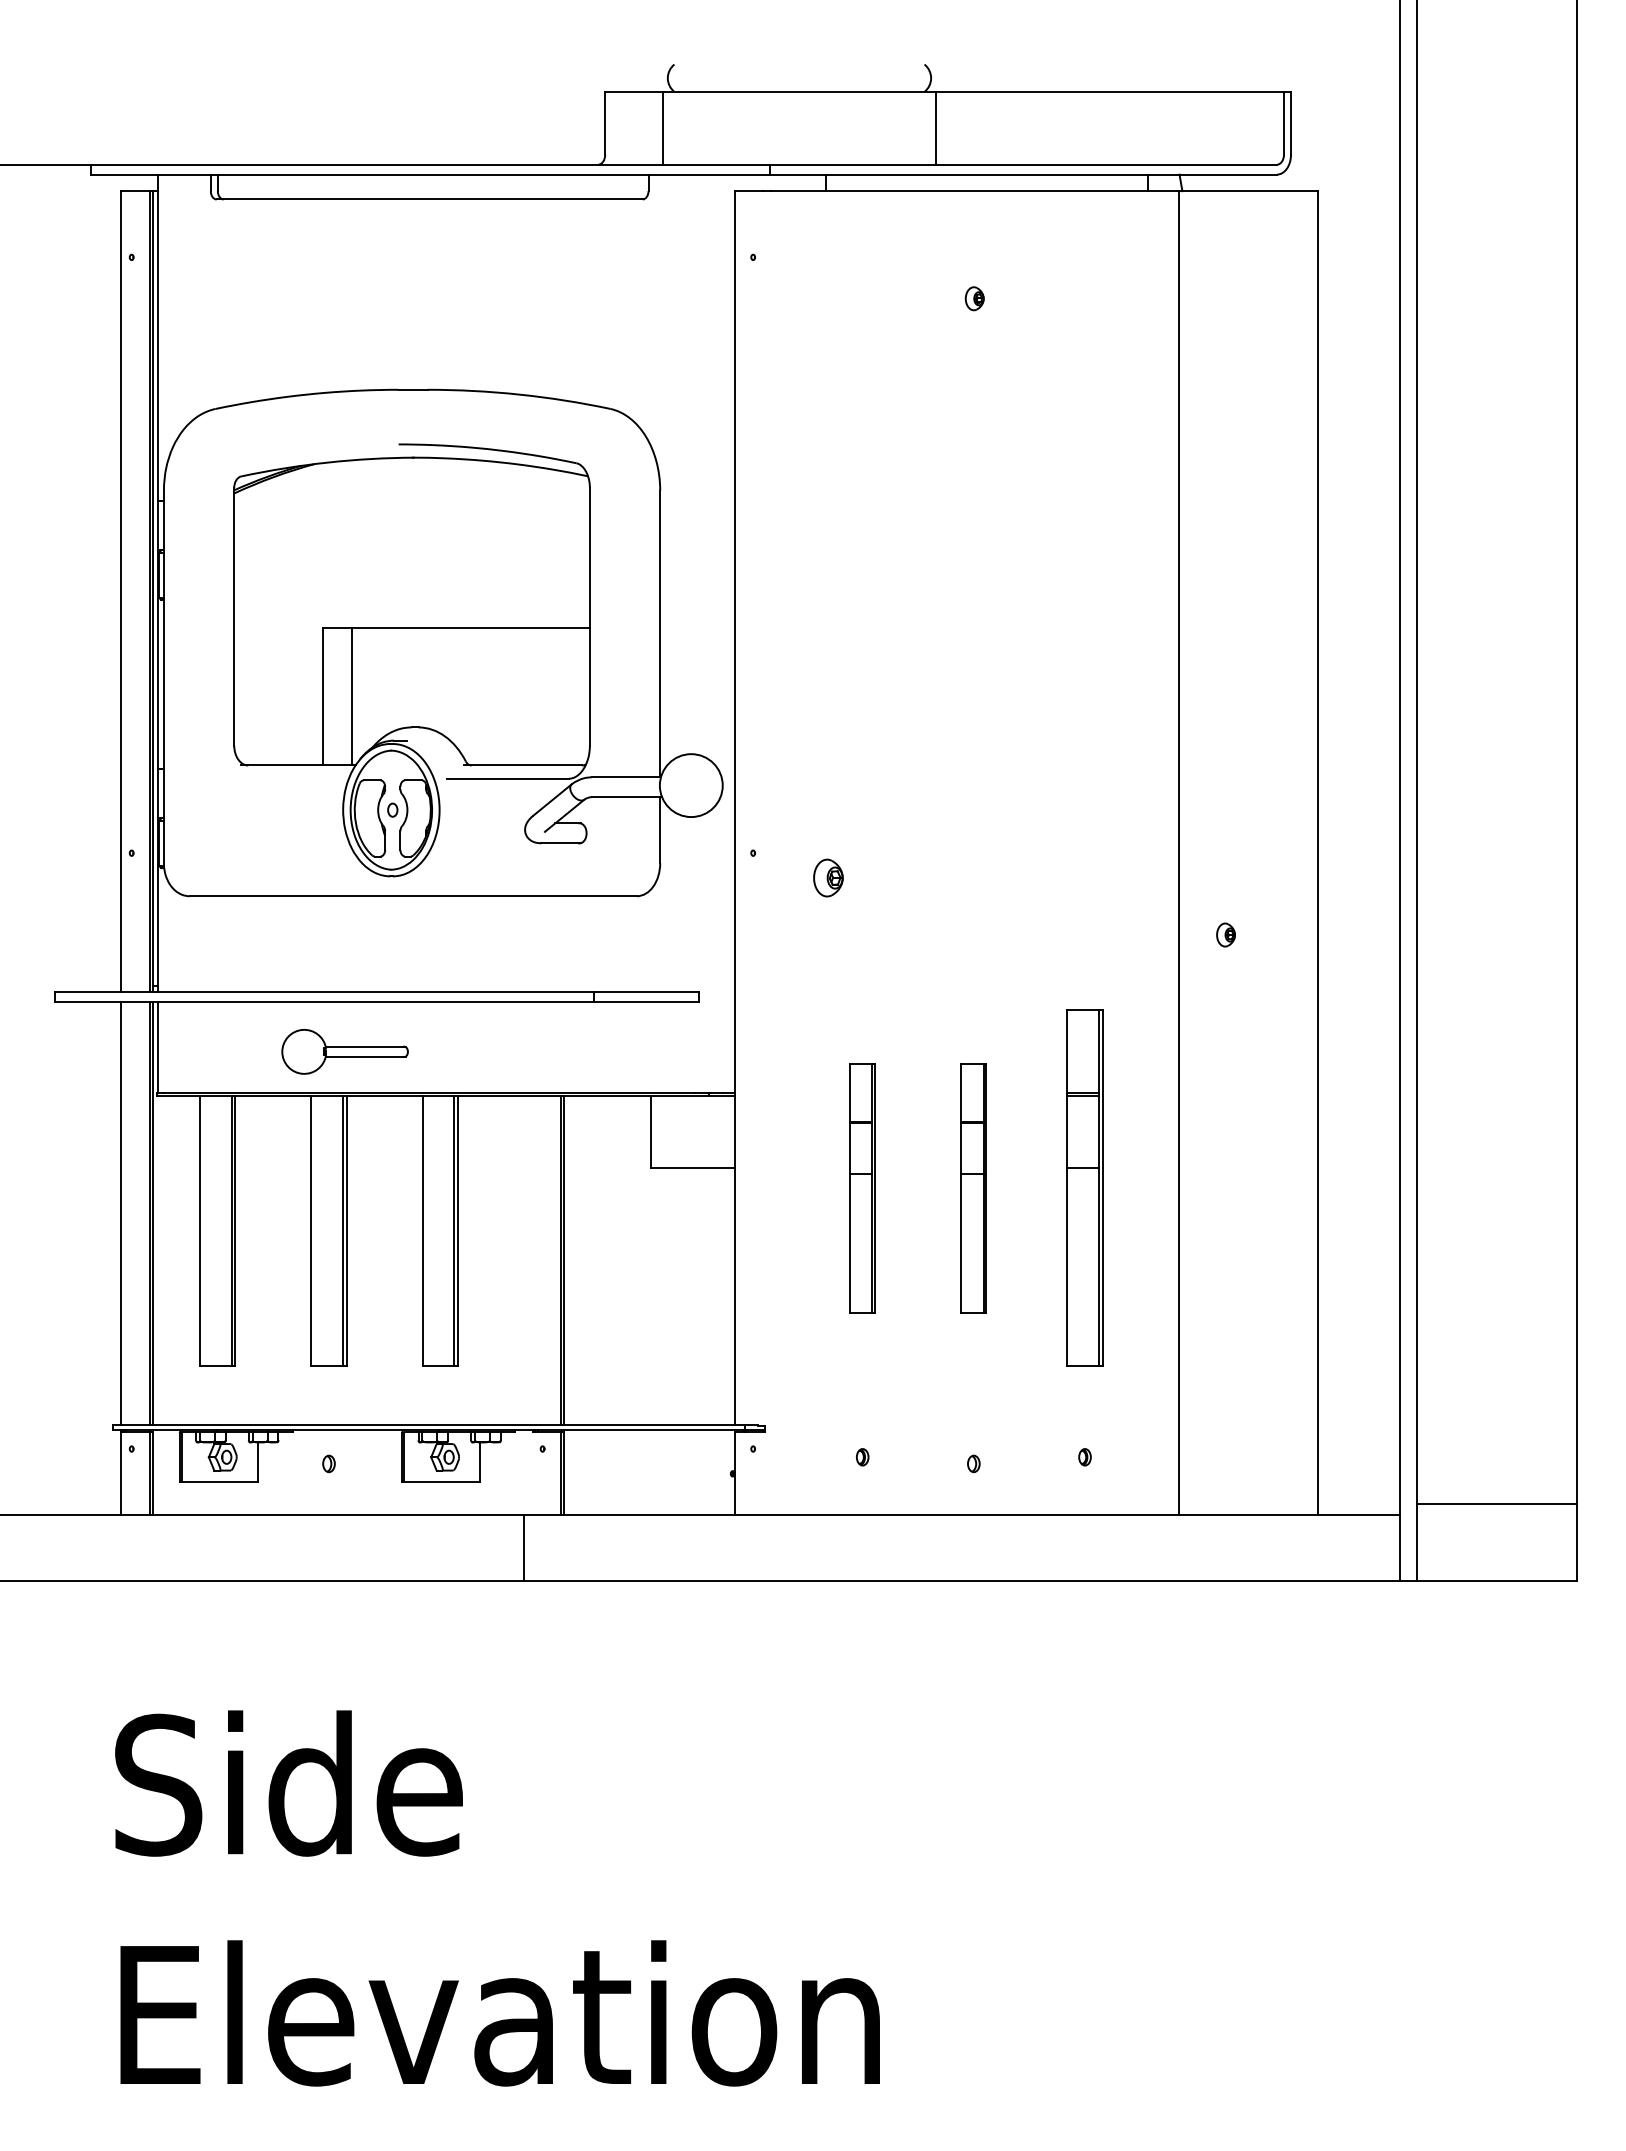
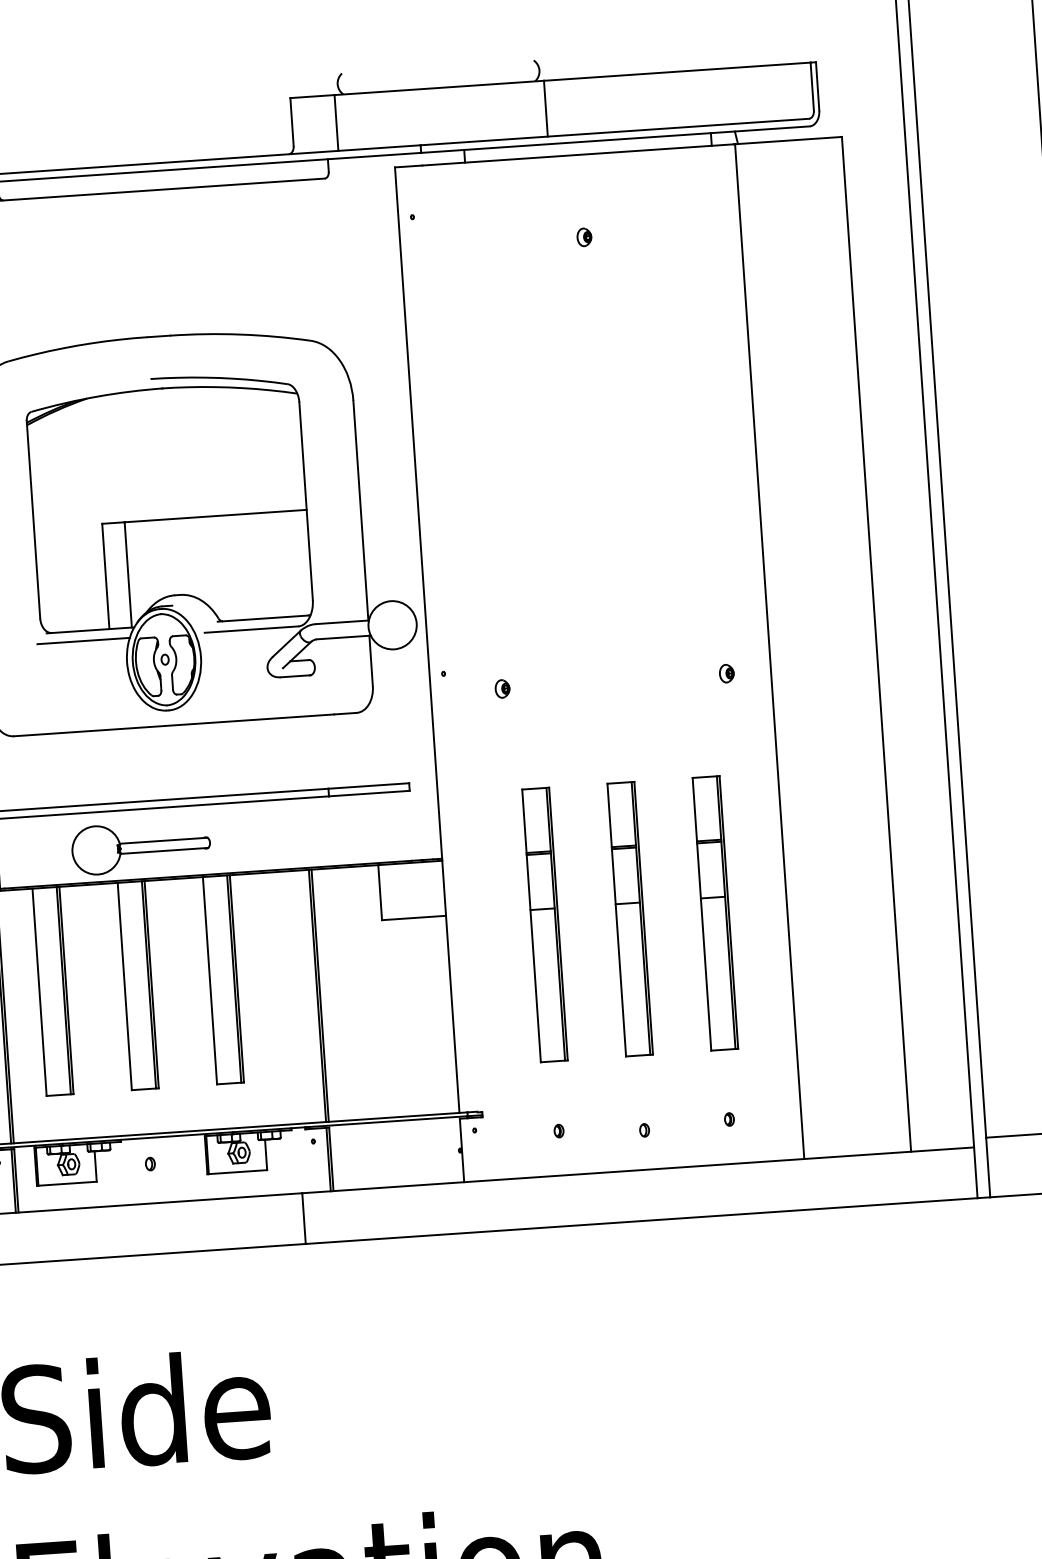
line: (288, 778) -> (83, 640), added
part: (828, 877) -> (502, 688), size x0.62
part: (1225, 934) -> (726, 673), moved
part: (344, 1051) -> (140, 847), size x1.43
part: (862, 1187) -> (544, 924), size x1.43
part: (973, 1187) -> (629, 918), size x1.43

